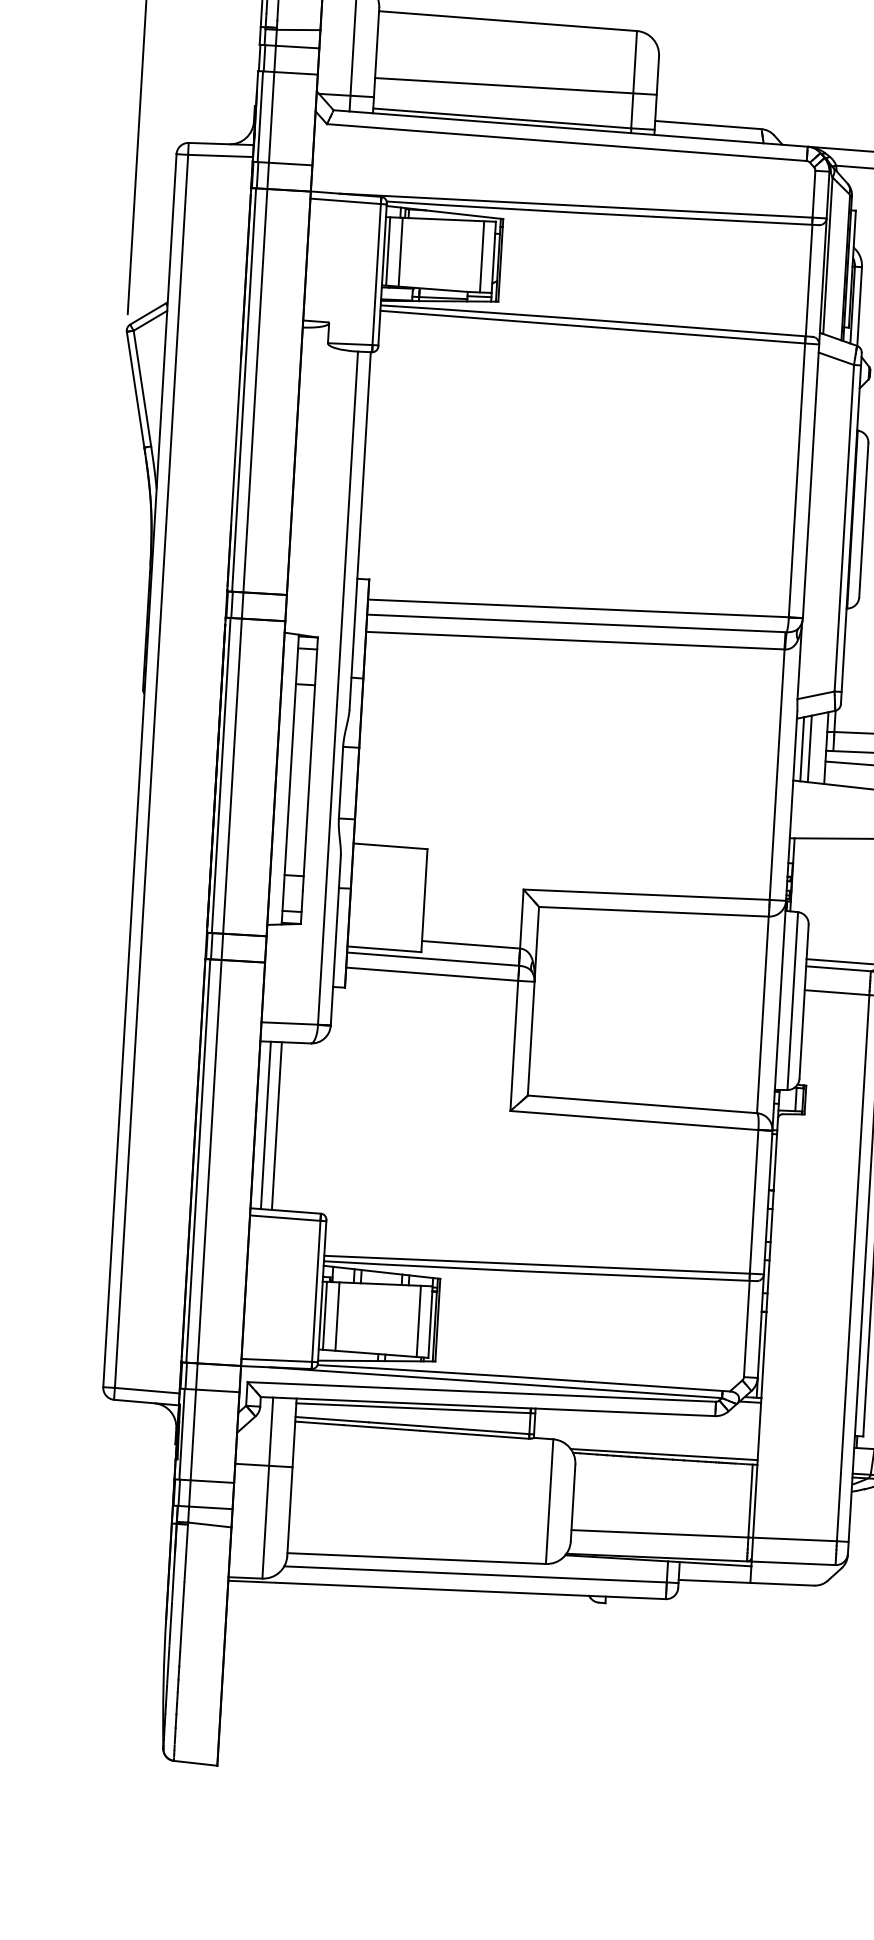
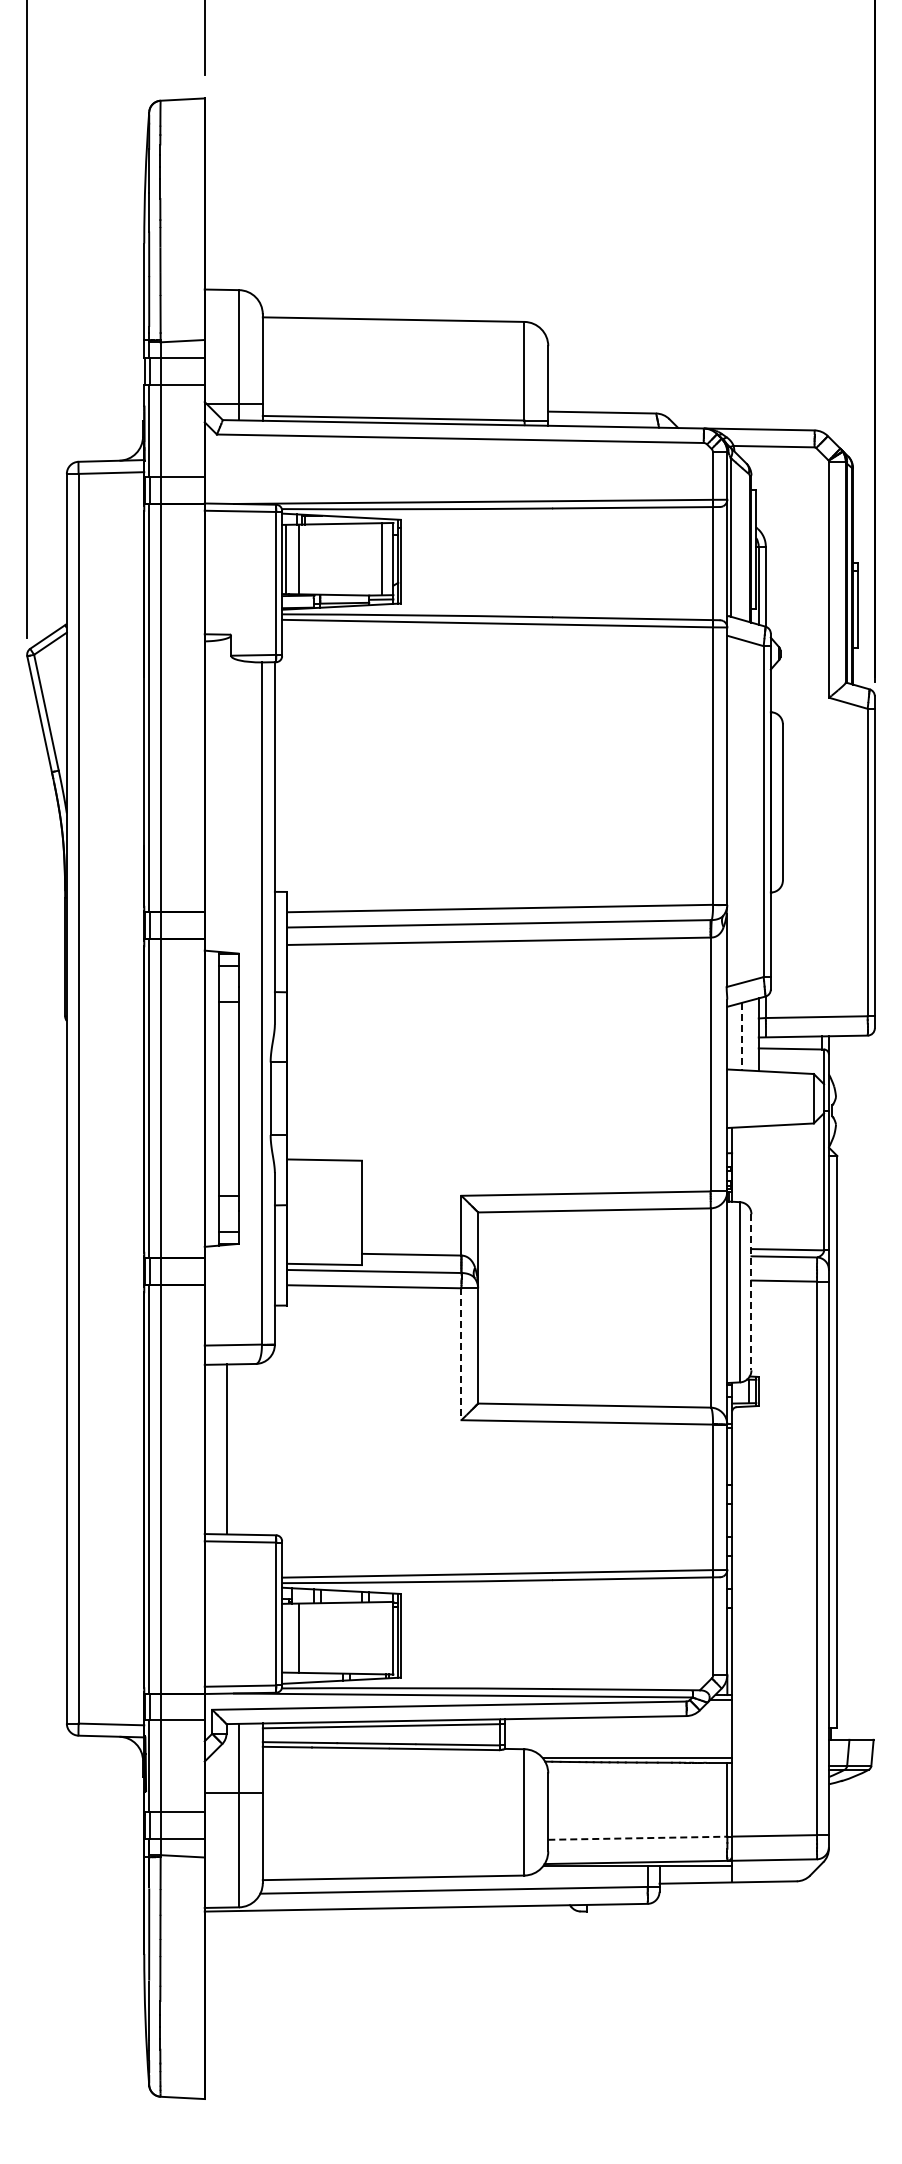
line: (515, 86) -> (405, 385), removed
line: (802, 748) -> (734, 1036), removed
line: (810, 748) -> (742, 1036), solid -> dashed
line: (804, 1001) -> (751, 1292), solid -> dashed
line: (514, 1046) -> (461, 1354), solid -> dashed
line: (266, 1125) -> (215, 1449), removed
line: (325, 1315) -> (286, 1637), removed
line: (418, 1321) -> (381, 1638), removed
line: (659, 1534) -> (637, 1838), solid -> dashed

